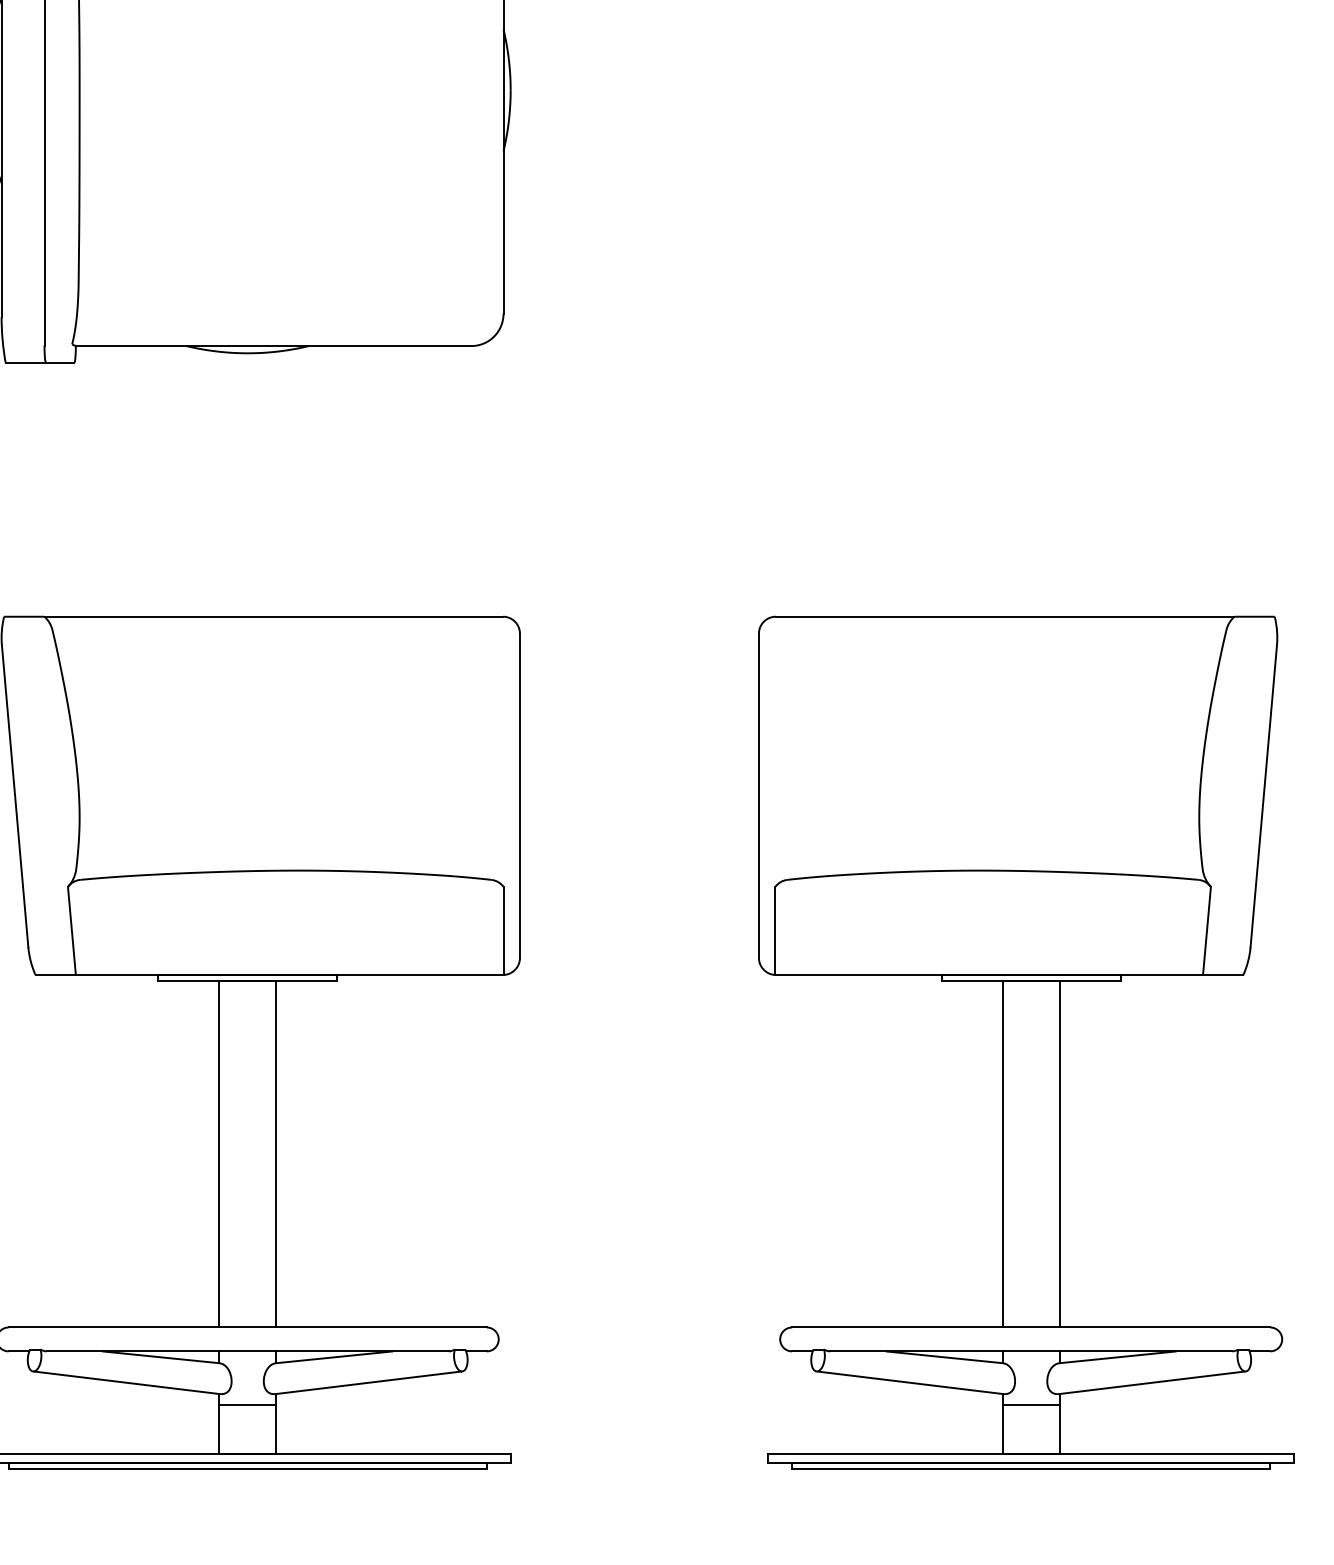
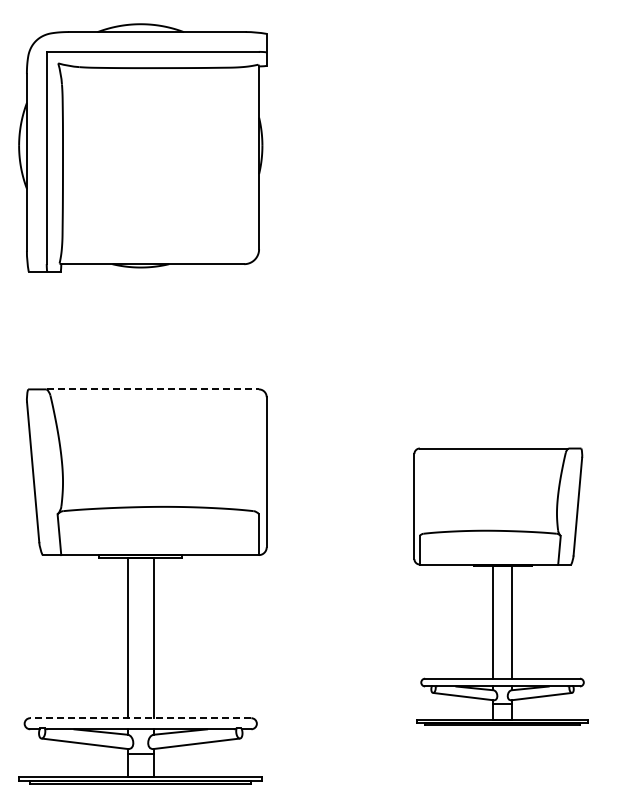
line: (275, 616) -> (153, 389), solid -> dashed
part: (1025, 1042) -> (500, 586), size x0.7
line: (247, 1328) -> (140, 718), solid -> dashed

